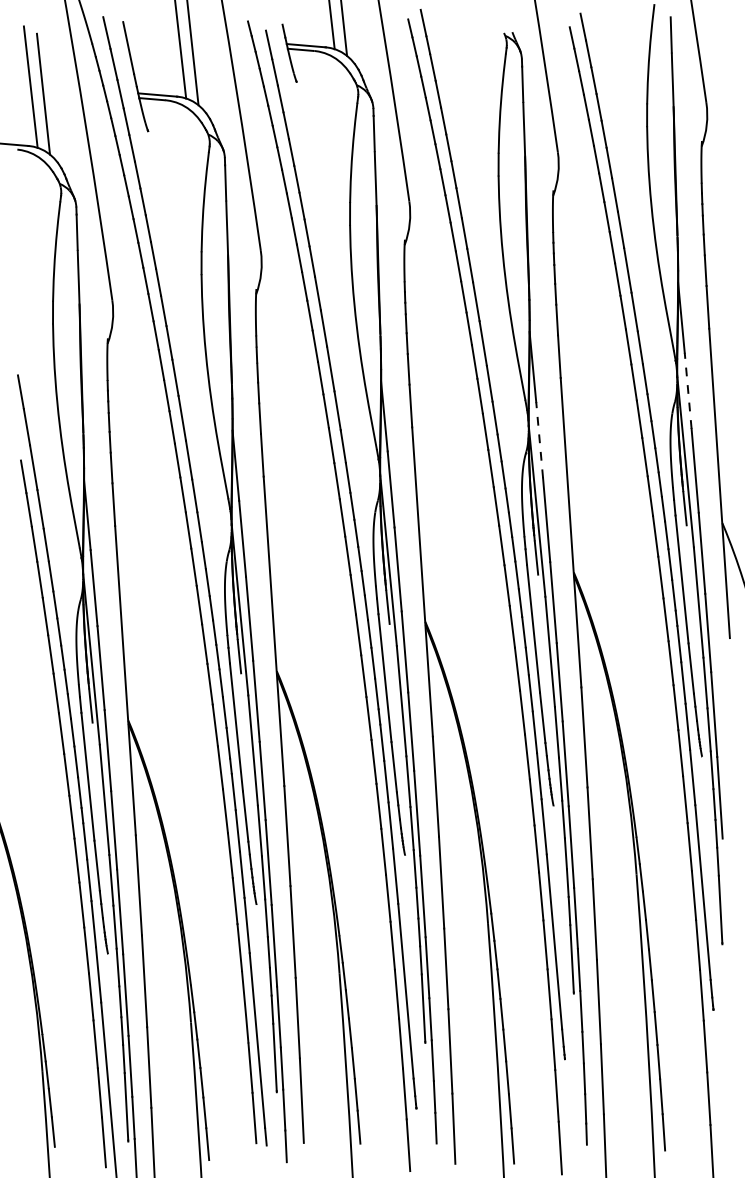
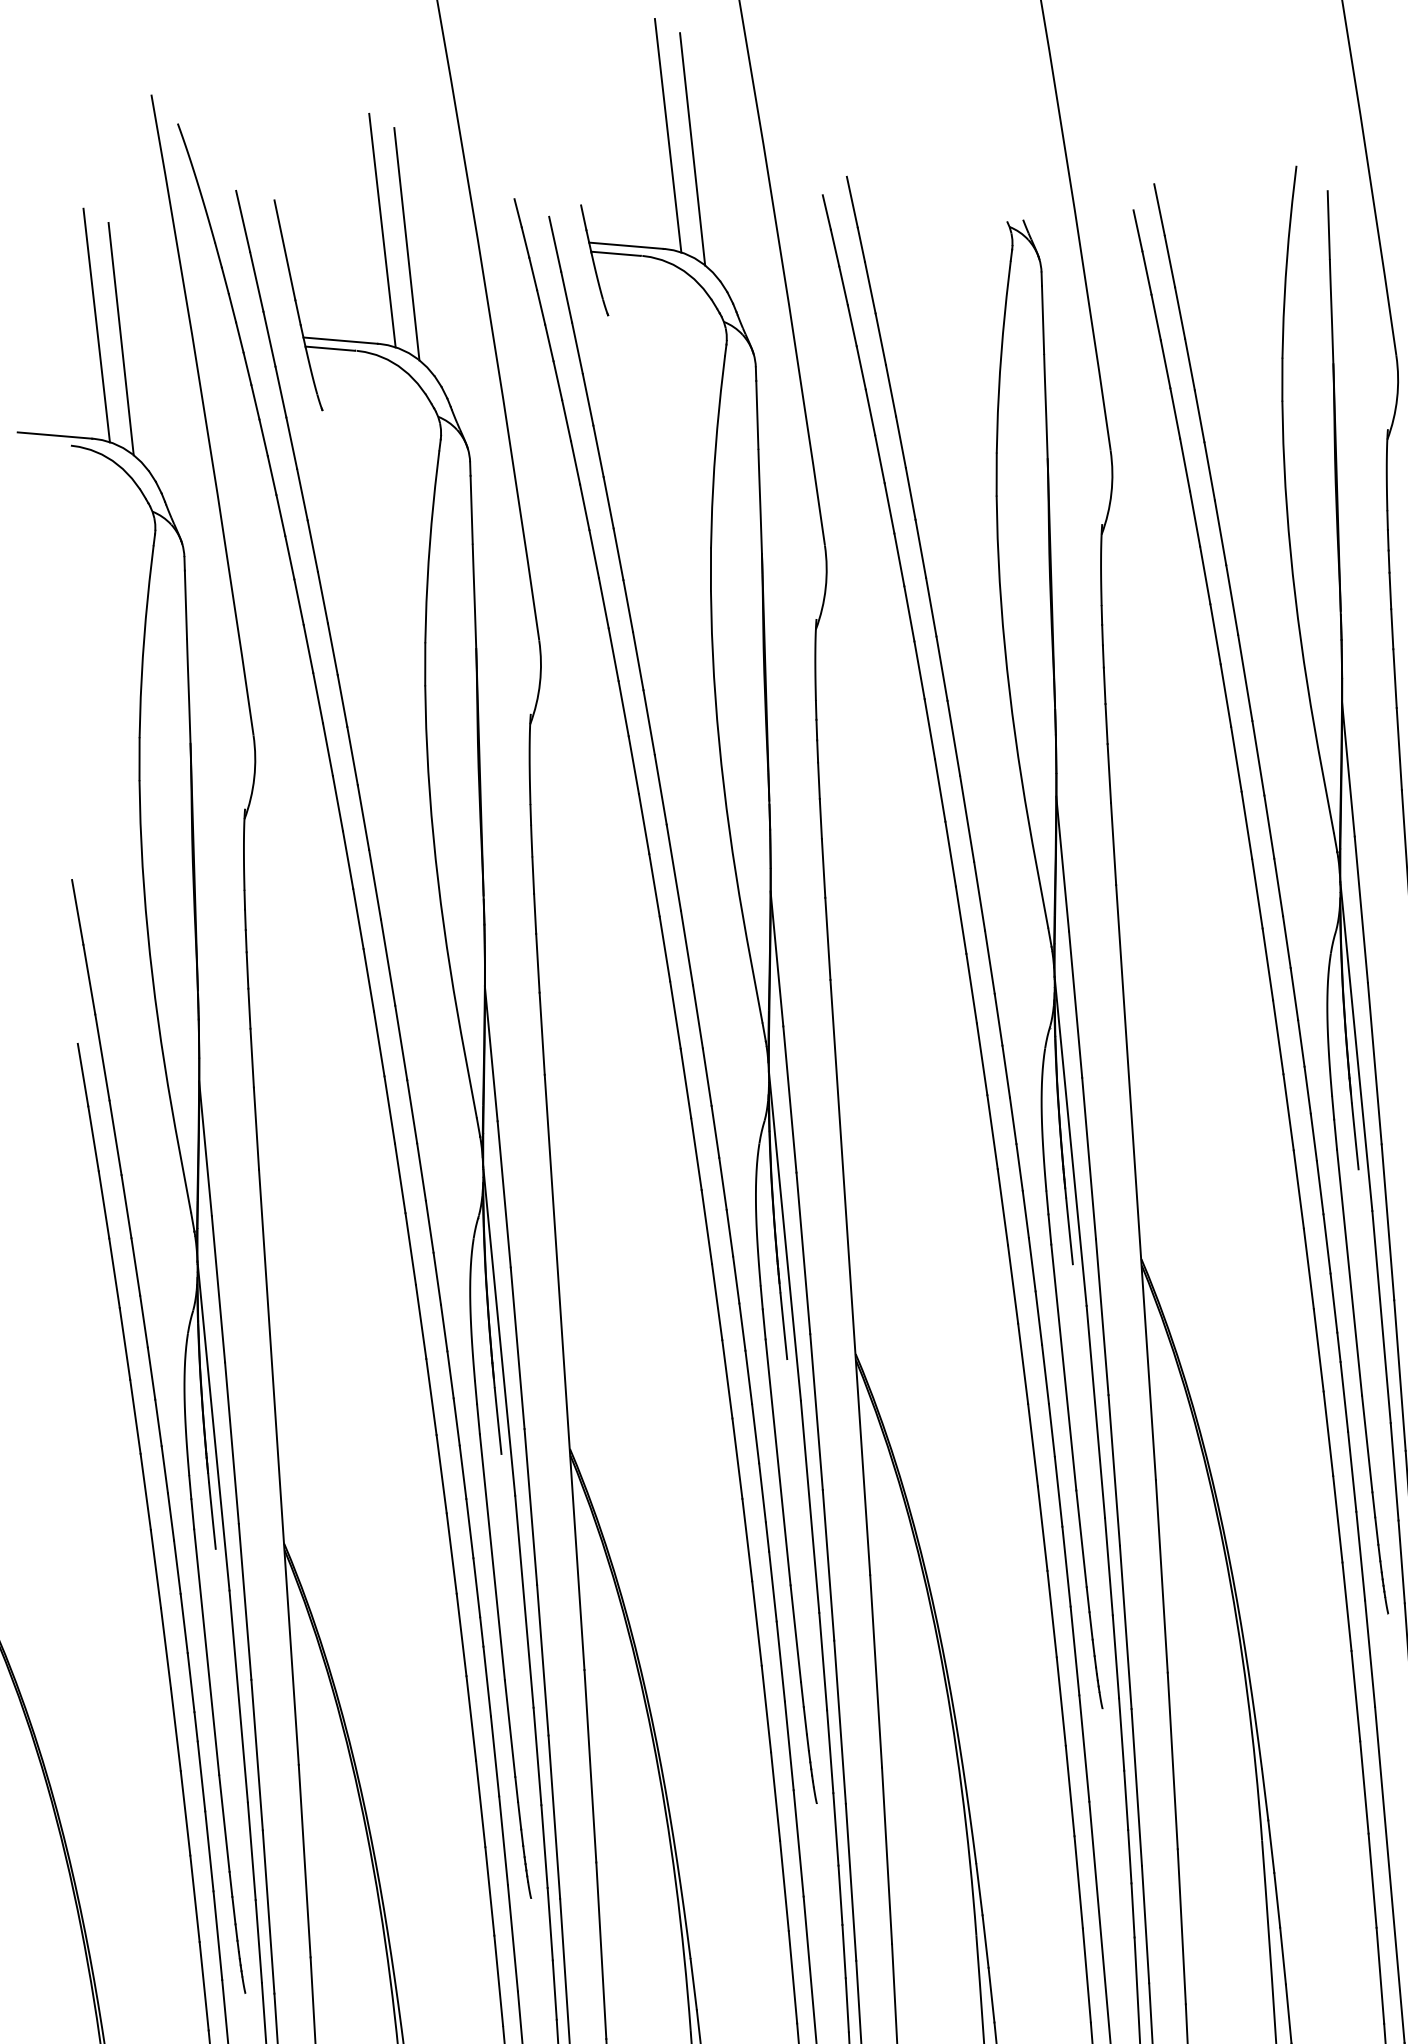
line: (688, 390) -> (1361, 909), dashed -> solid
line: (539, 439) -> (1075, 1003), dashed -> solid

